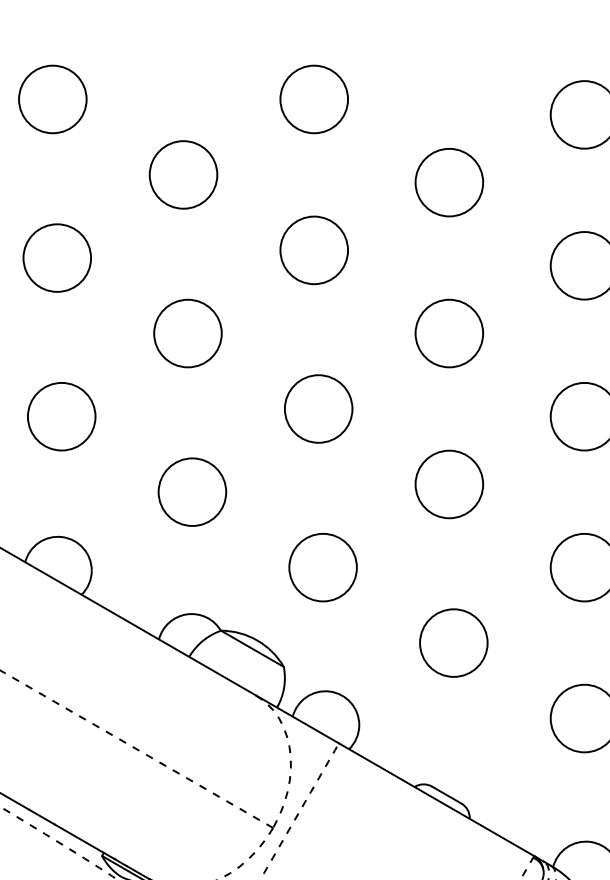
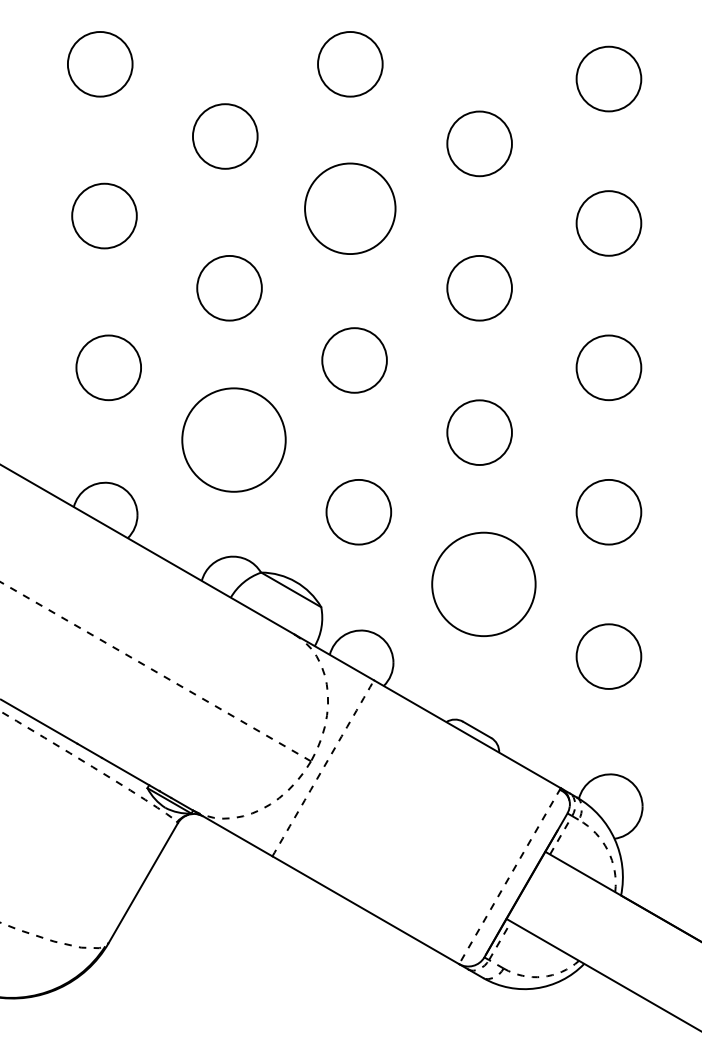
circle: (314, 250) -> (350, 208), size x1.4
circle: (192, 491) -> (233, 439), size x1.6
circle: (453, 643) -> (483, 584), size x1.6

